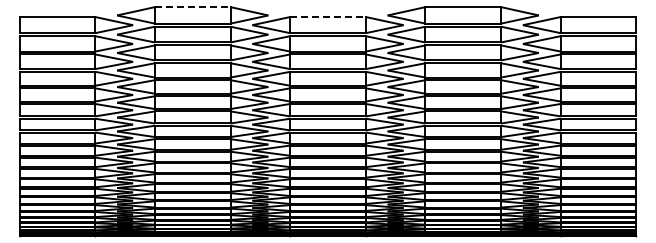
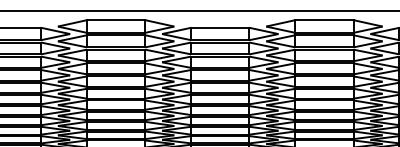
line: (192, 7) -> (115, 20), dashed -> solid
line: (327, 17) -> (219, 28), dashed -> solid

